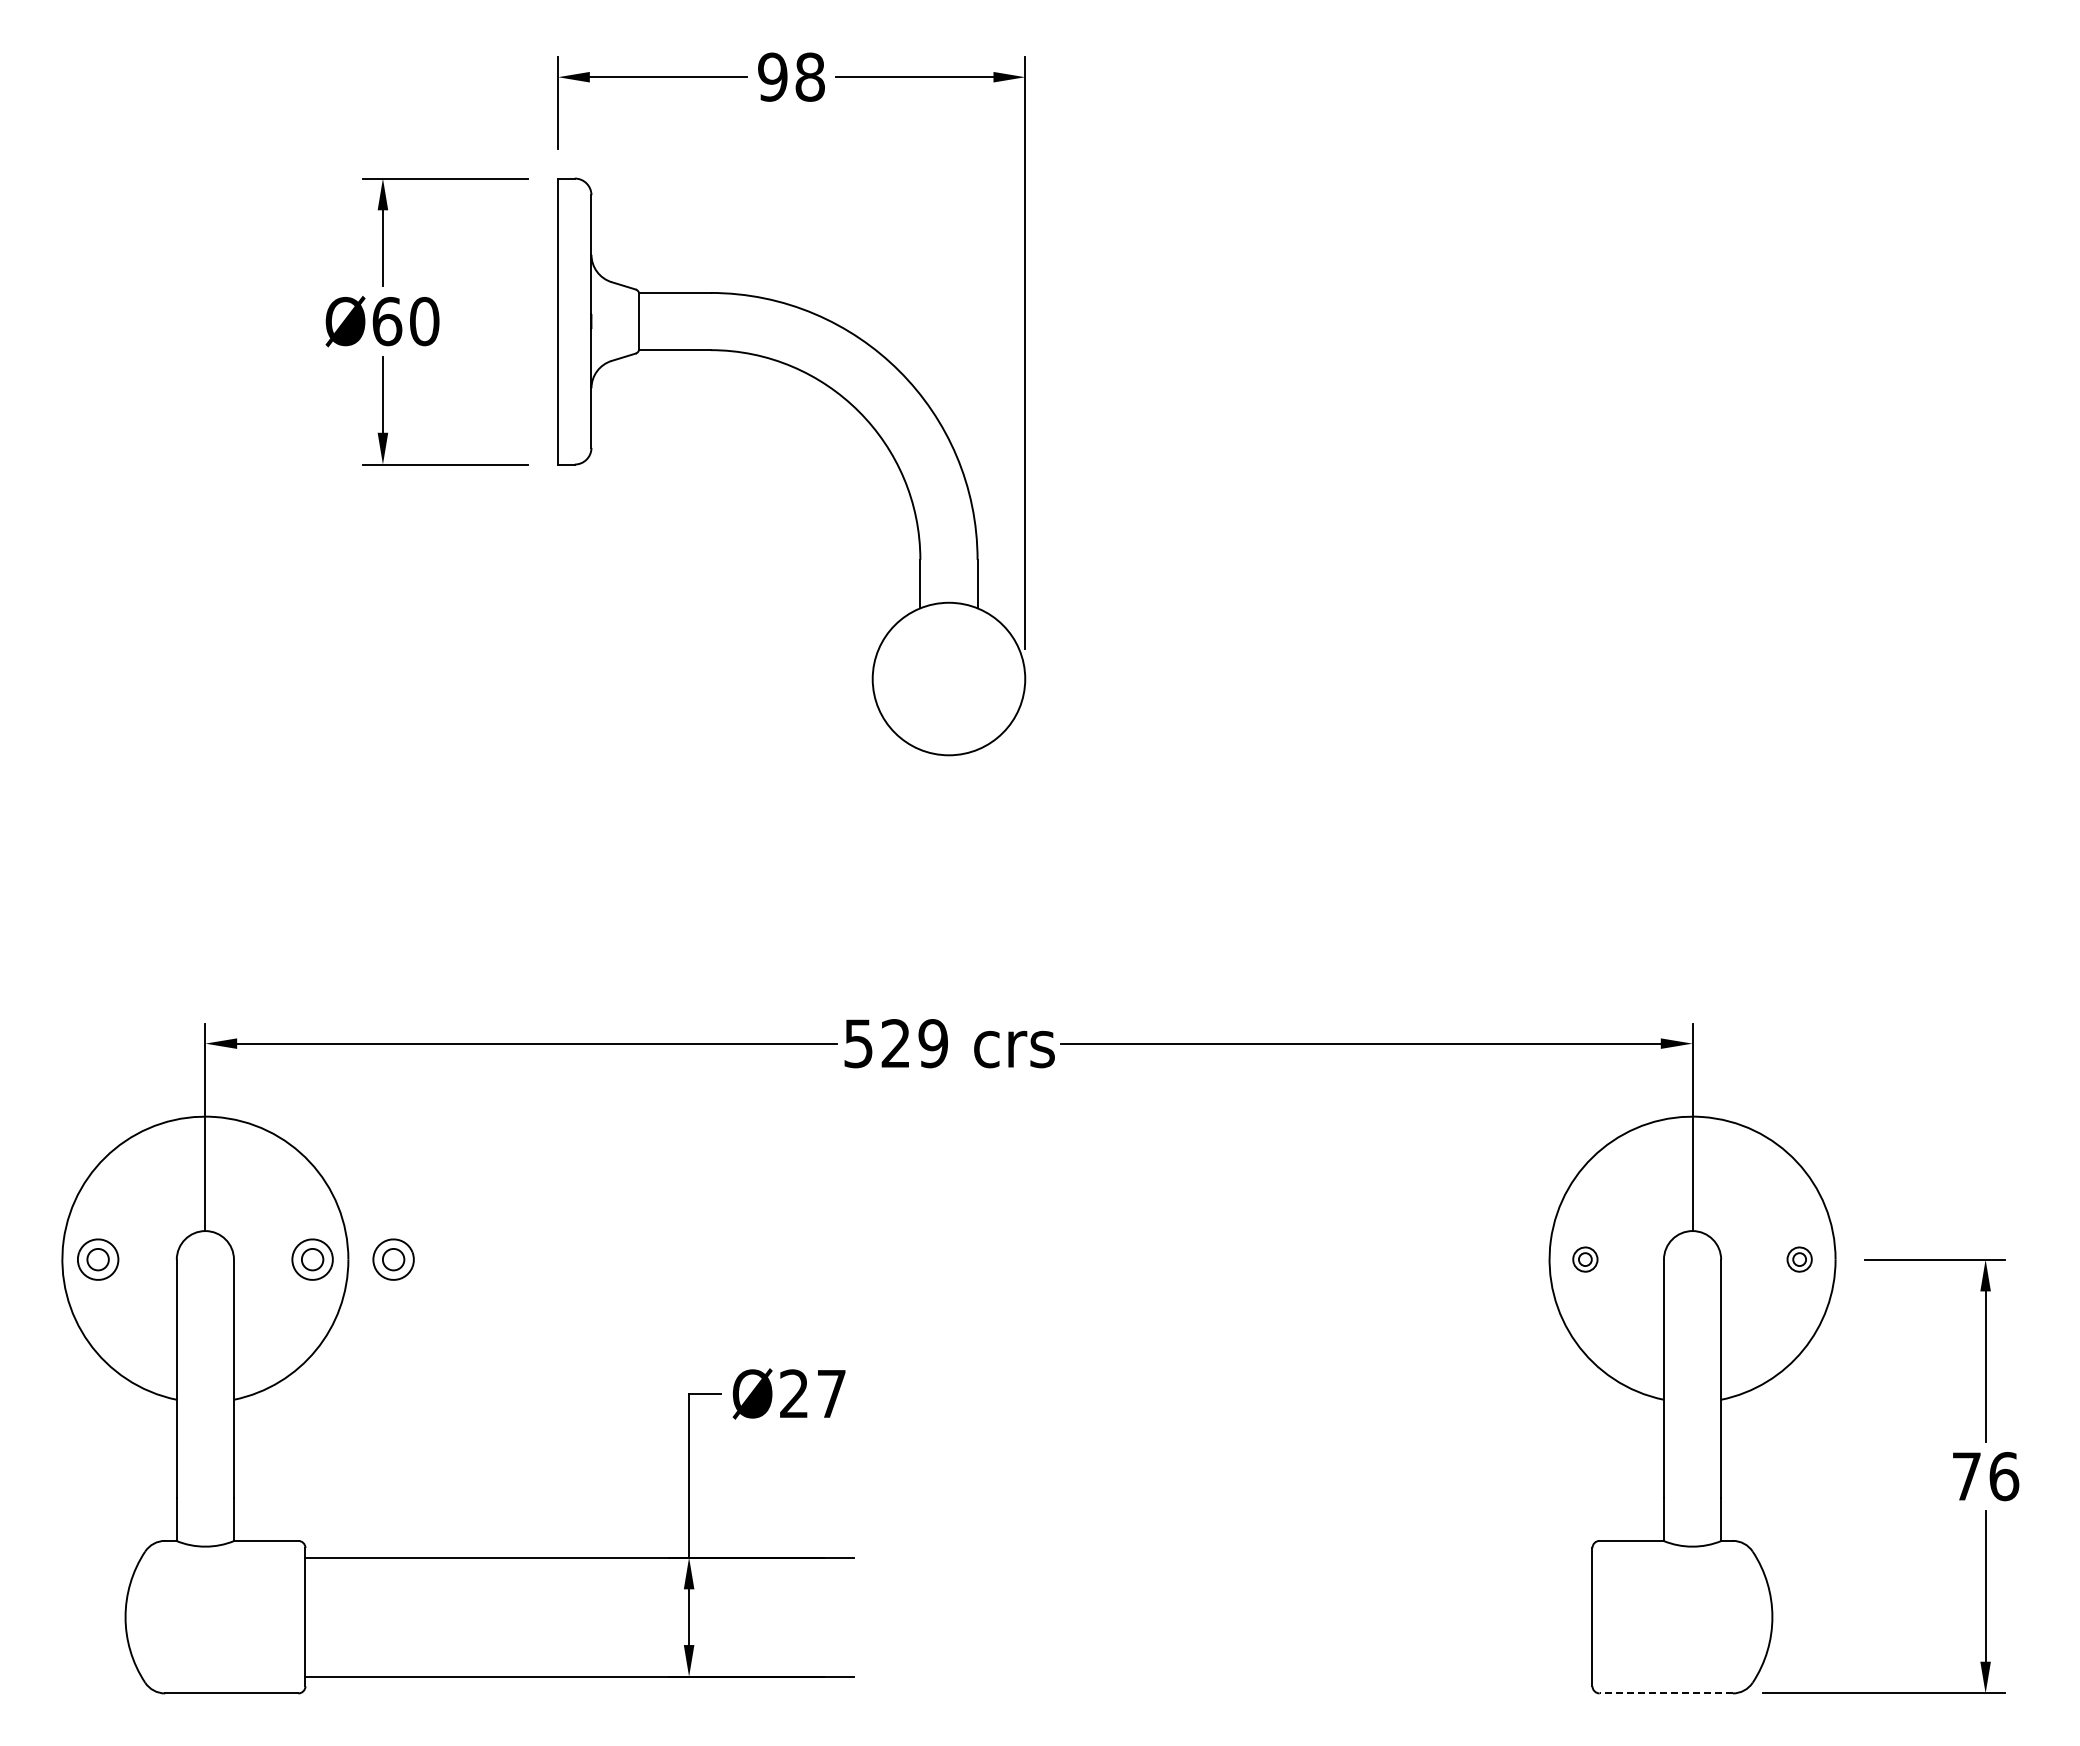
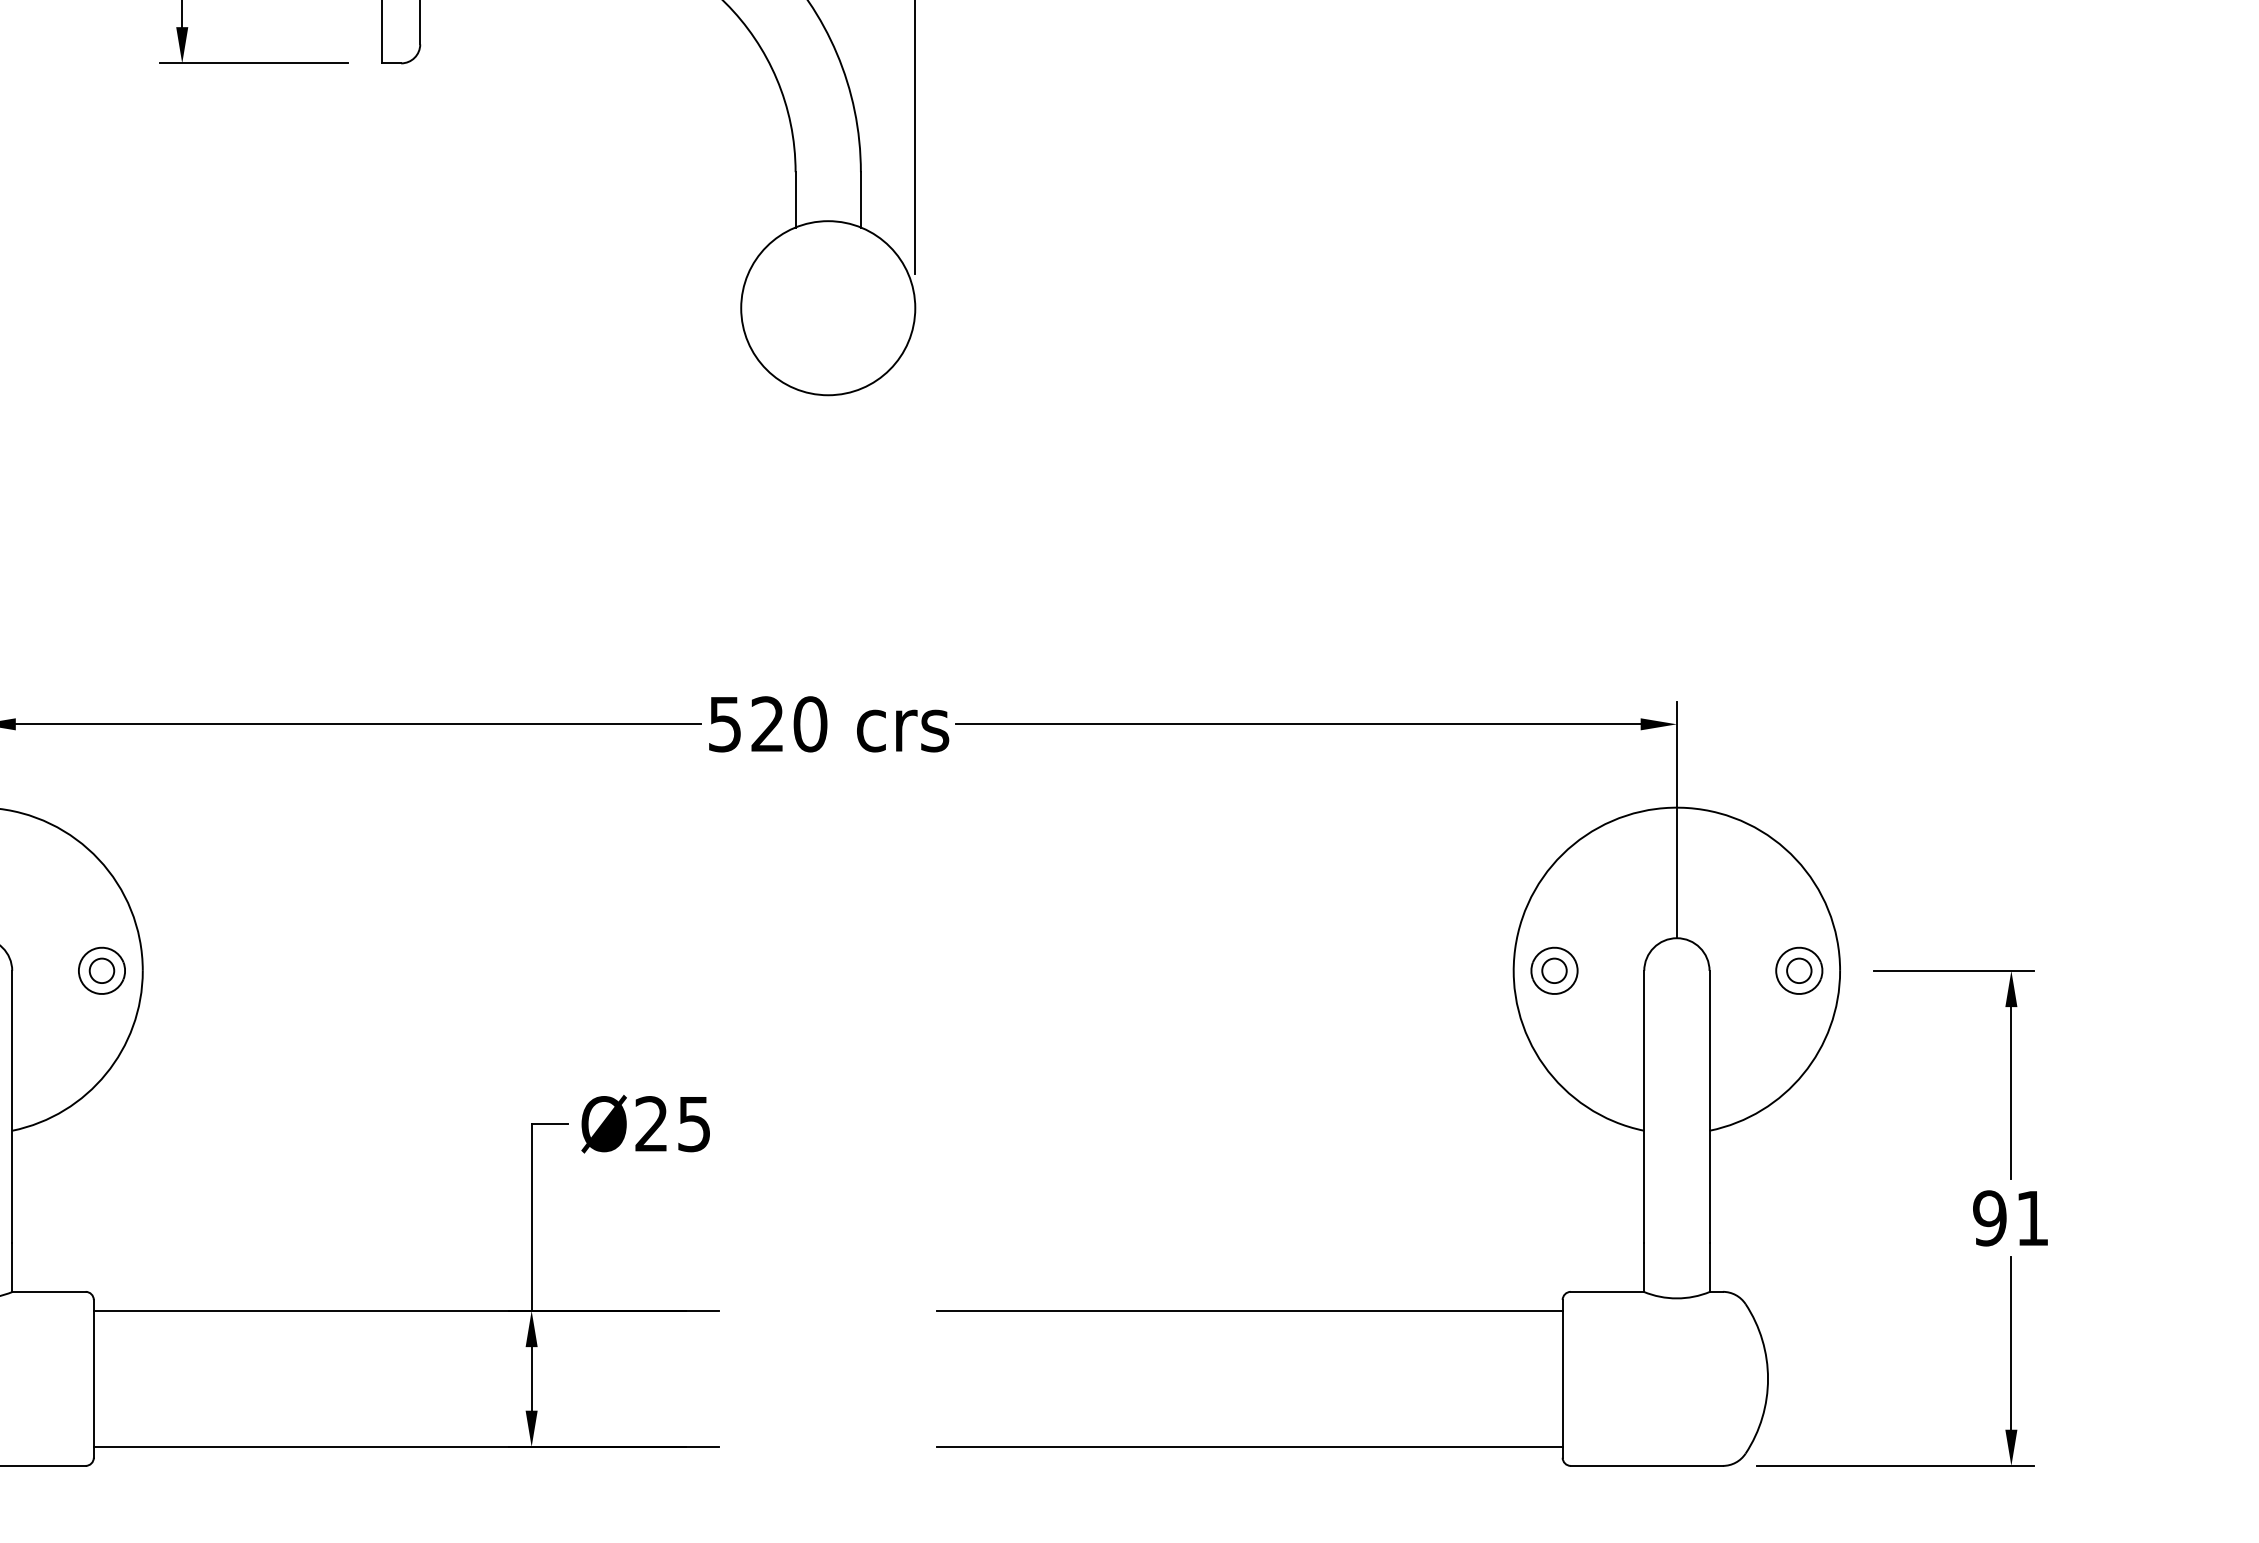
text: (933, 1043) -> (810, 724), 529 -> 520
part: (393, 1259) -> (194, 970), removed
part: (1585, 1259) -> (1554, 970), size x1.67
part: (1799, 1259) -> (1798, 970), size x1.67
text: (831, 1394) -> (694, 1124), Ø27 -> Ø25
text: (1985, 1476) -> (2011, 1218), 76 -> 91
line: (1318, 1557) -> (1249, 1310), added
line: (1318, 1676) -> (1249, 1446), added
line: (1666, 1693) -> (1647, 1466), dashed -> solid

